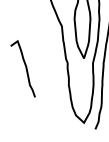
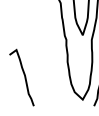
curve: (25, 68) -> (24, 77), moved

